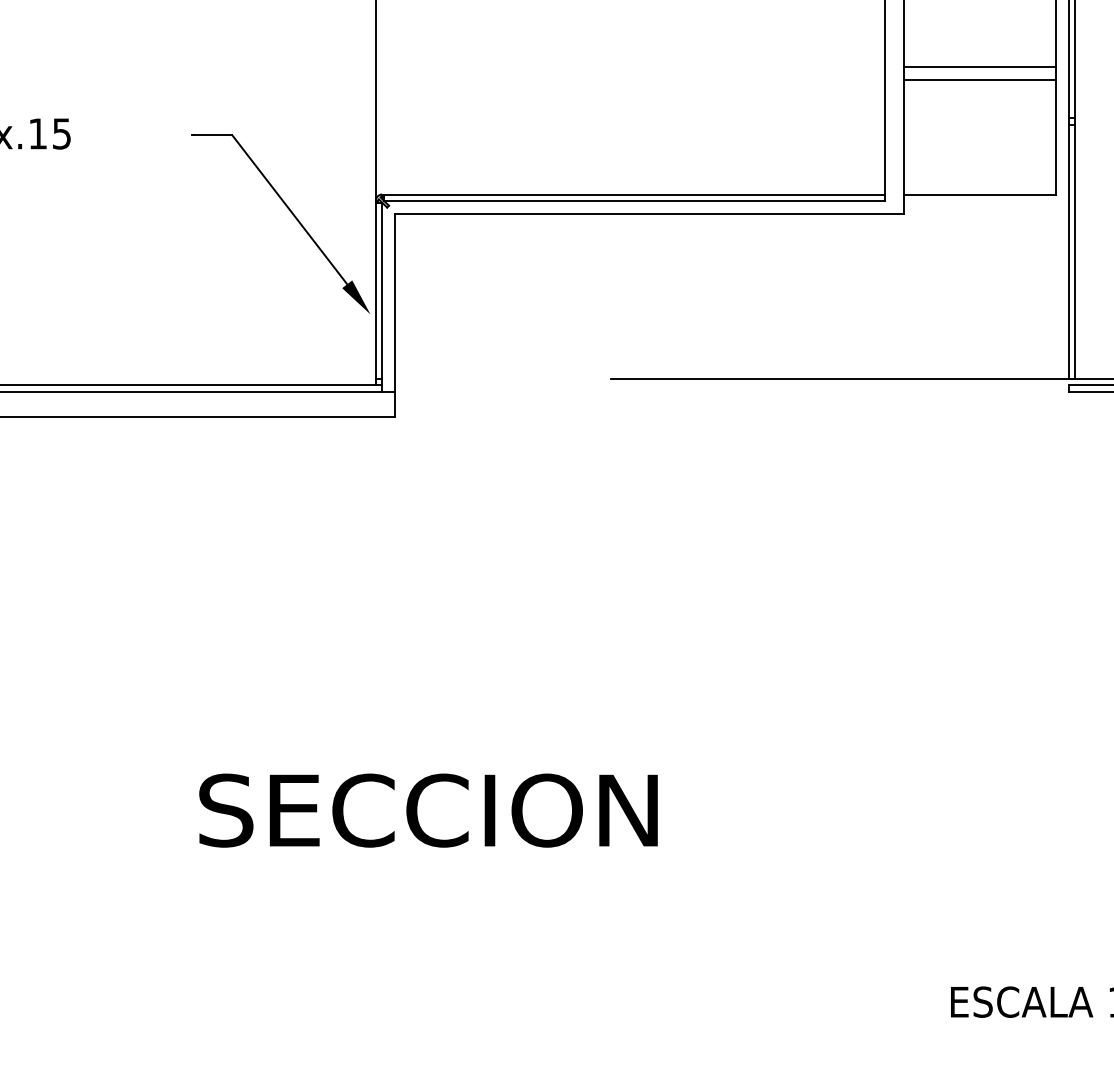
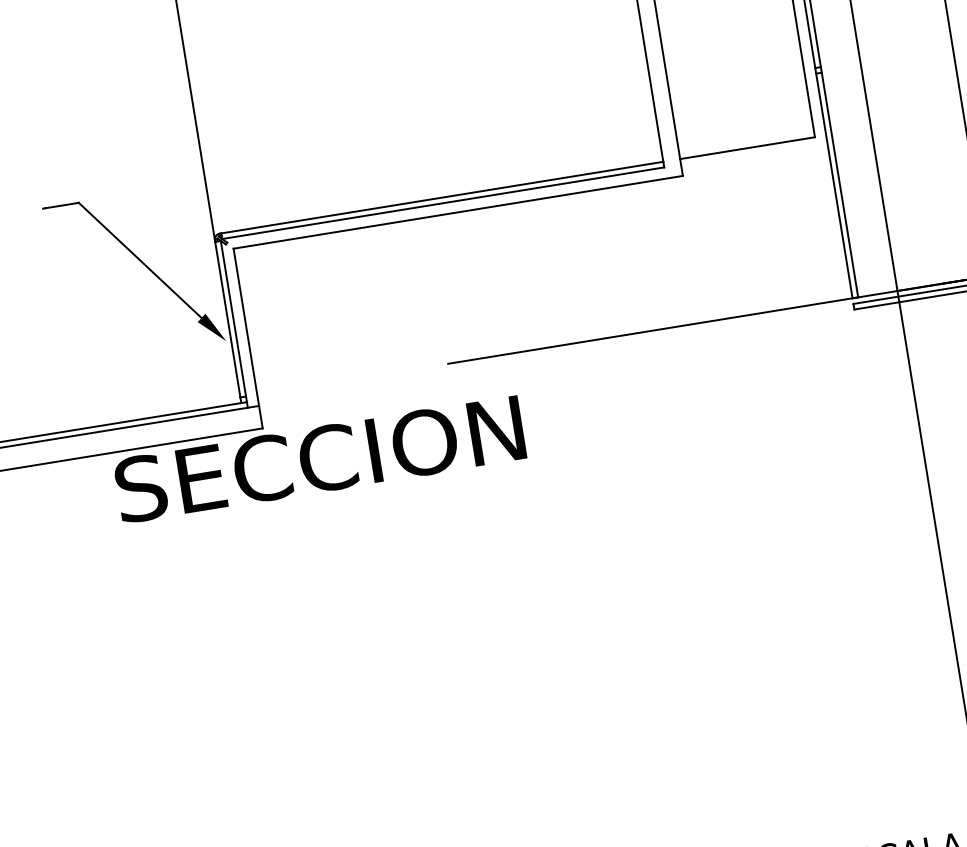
line: (979, 67) -> (729, 36), removed
line: (979, 80) -> (730, 47), removed
text: (428, 810) -> (319, 459), moved

